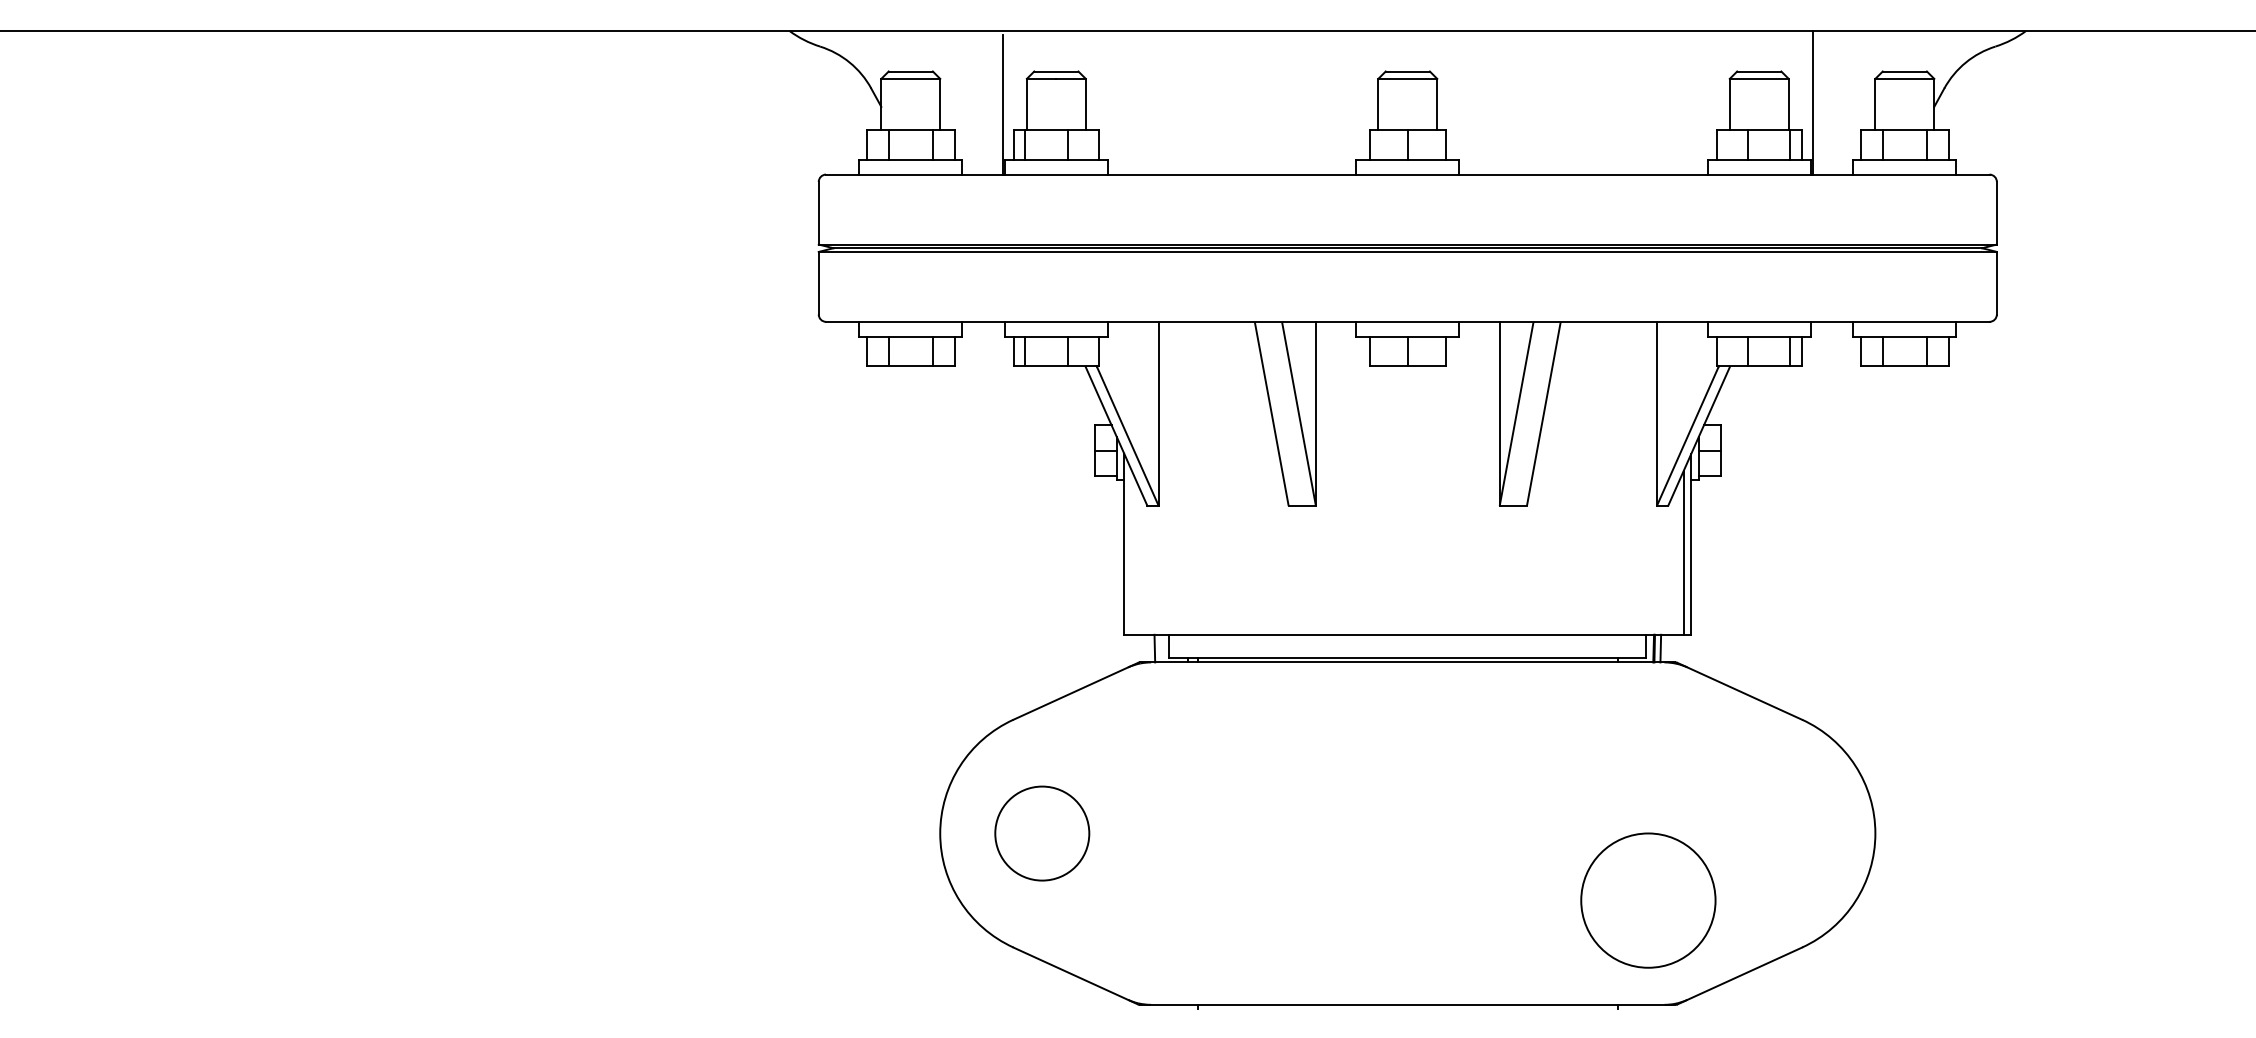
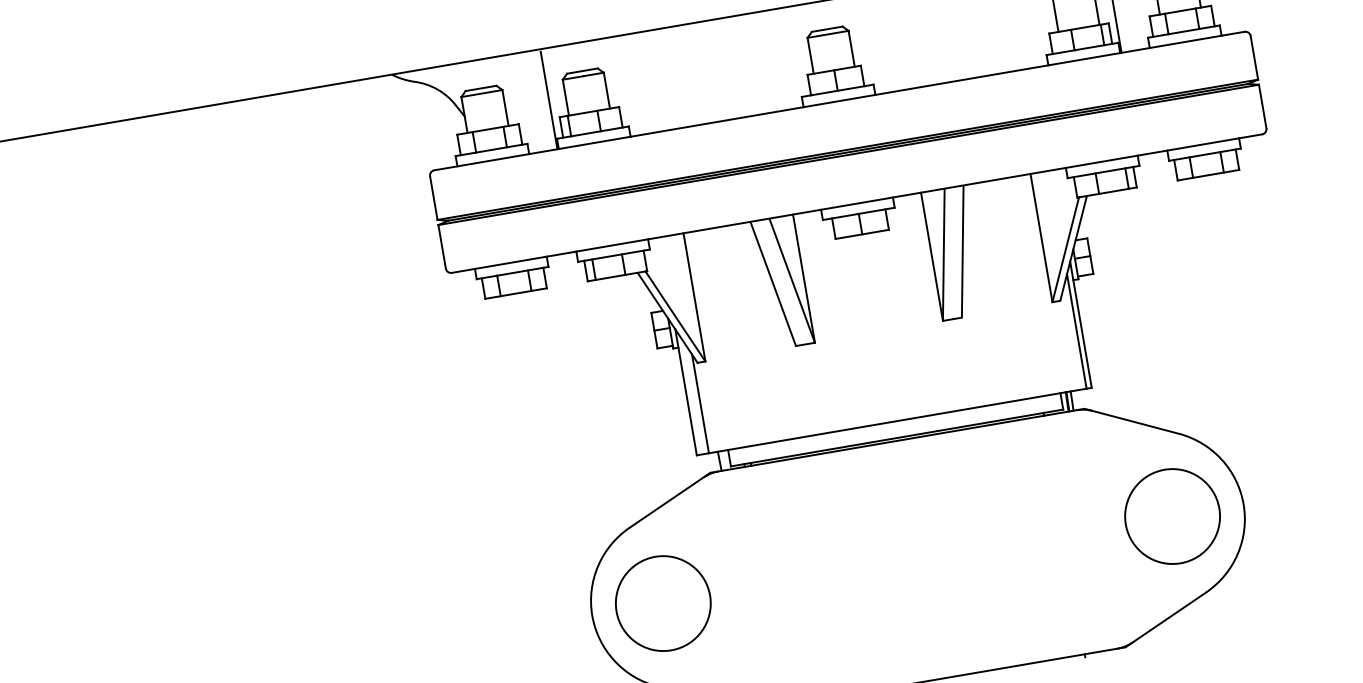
line: (1141, 563) -> (700, 403), added
circle: (1042, 833) -> (663, 603), size x1.43
circle: (1648, 900) -> (1172, 516), moved

